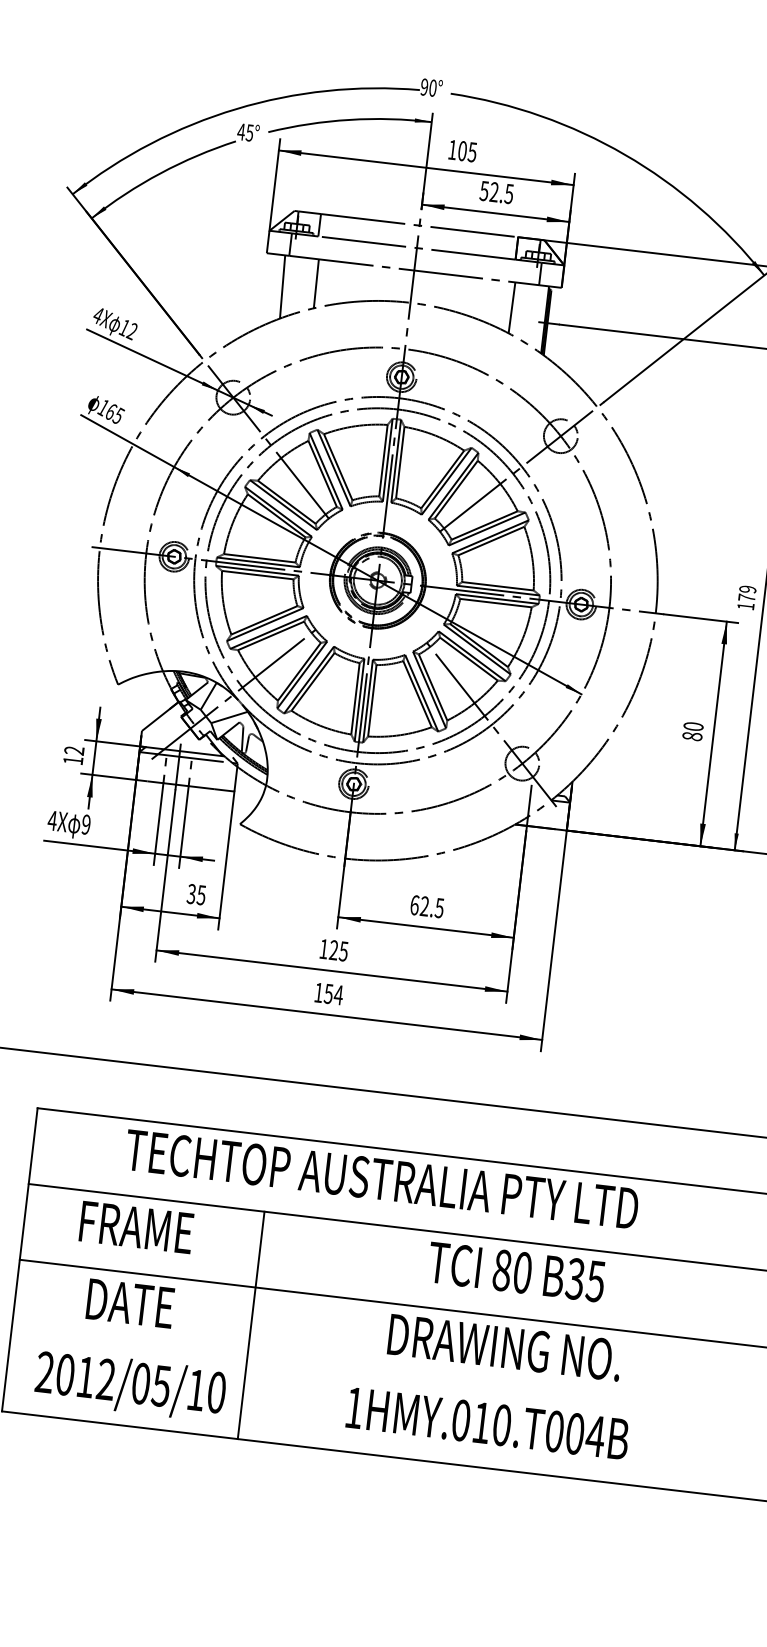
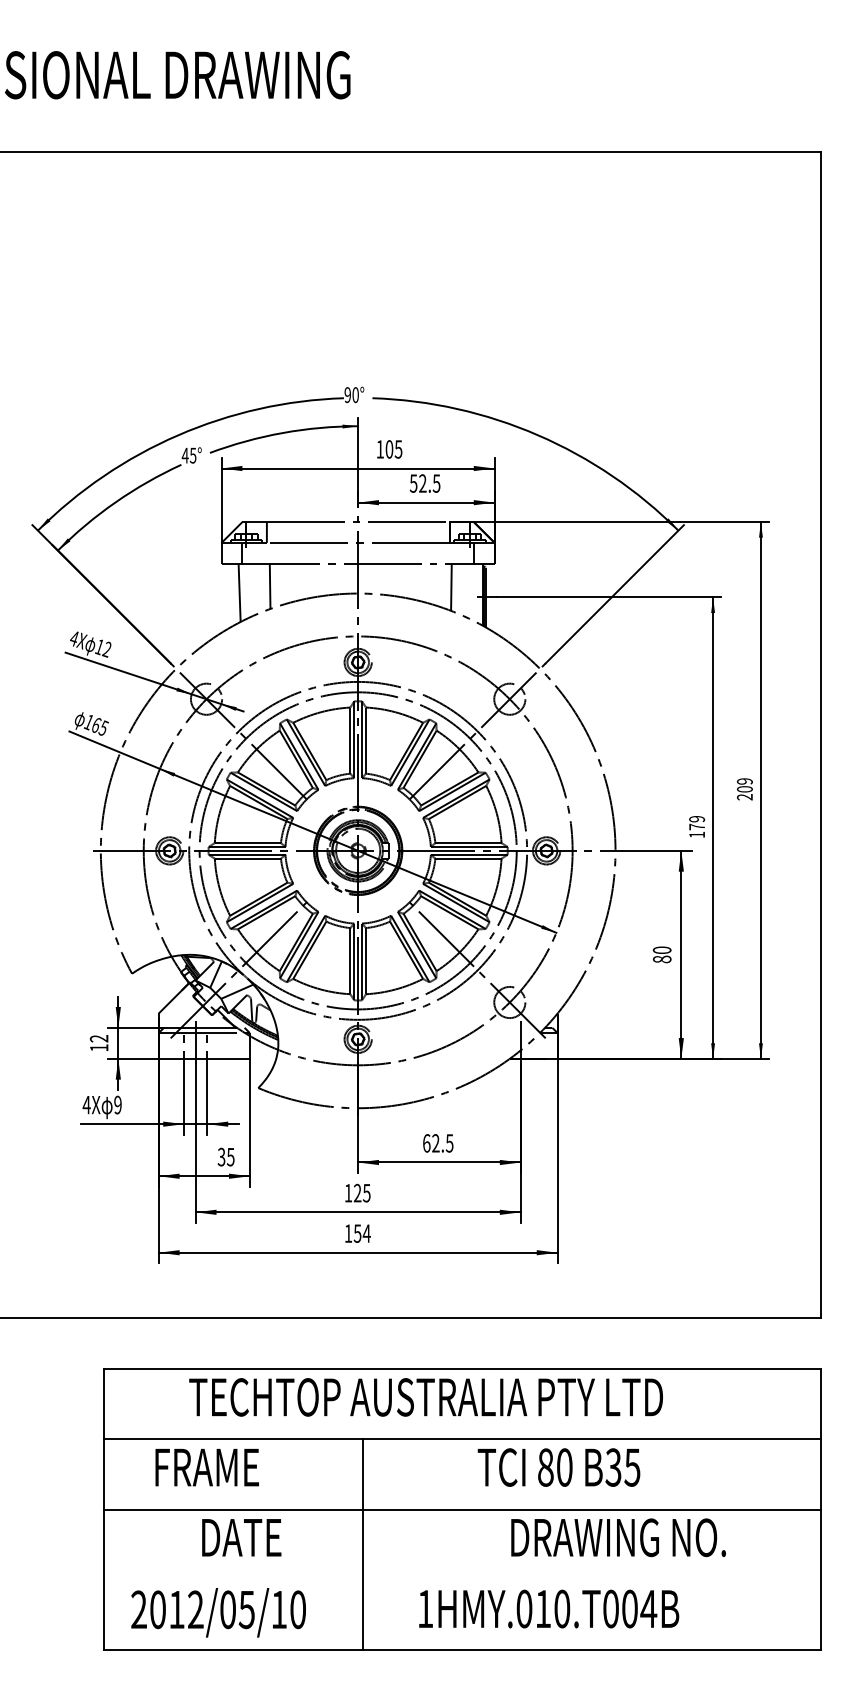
text: (130, 1303) -> (241, 1537), moved
line: (251, 1325) -> (363, 1544), moved
text: (504, 1347) -> (618, 1537), moved

